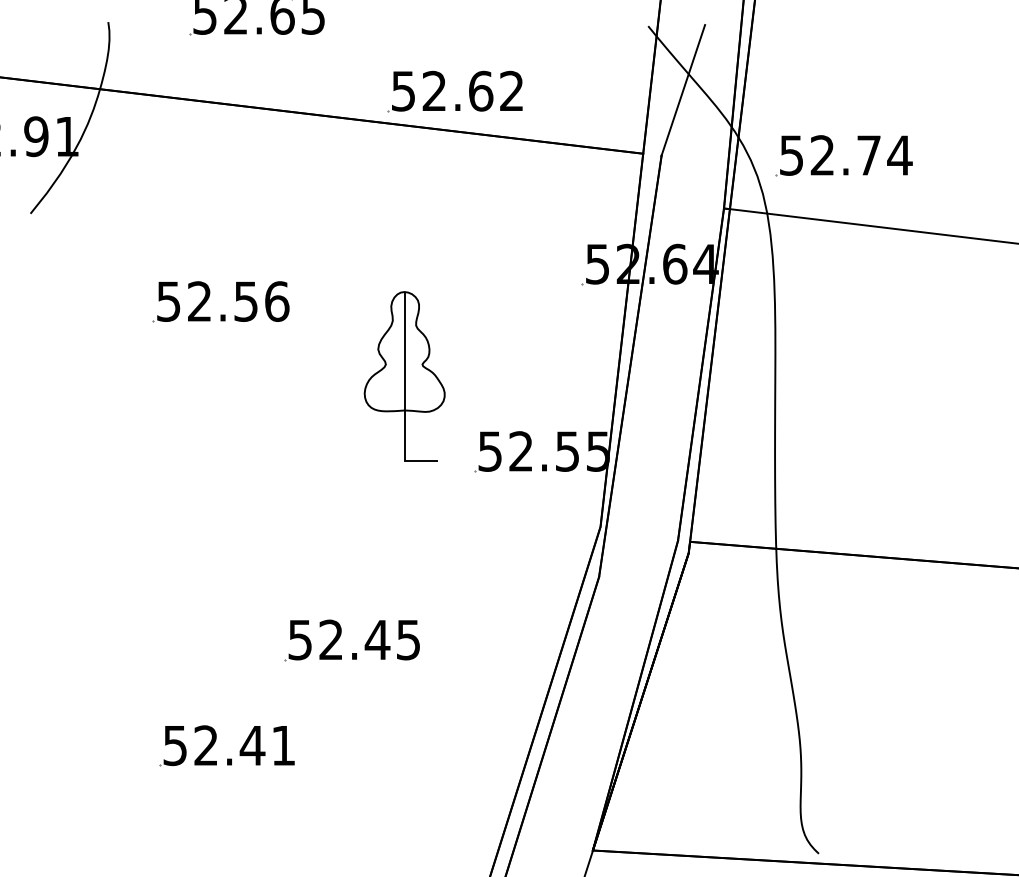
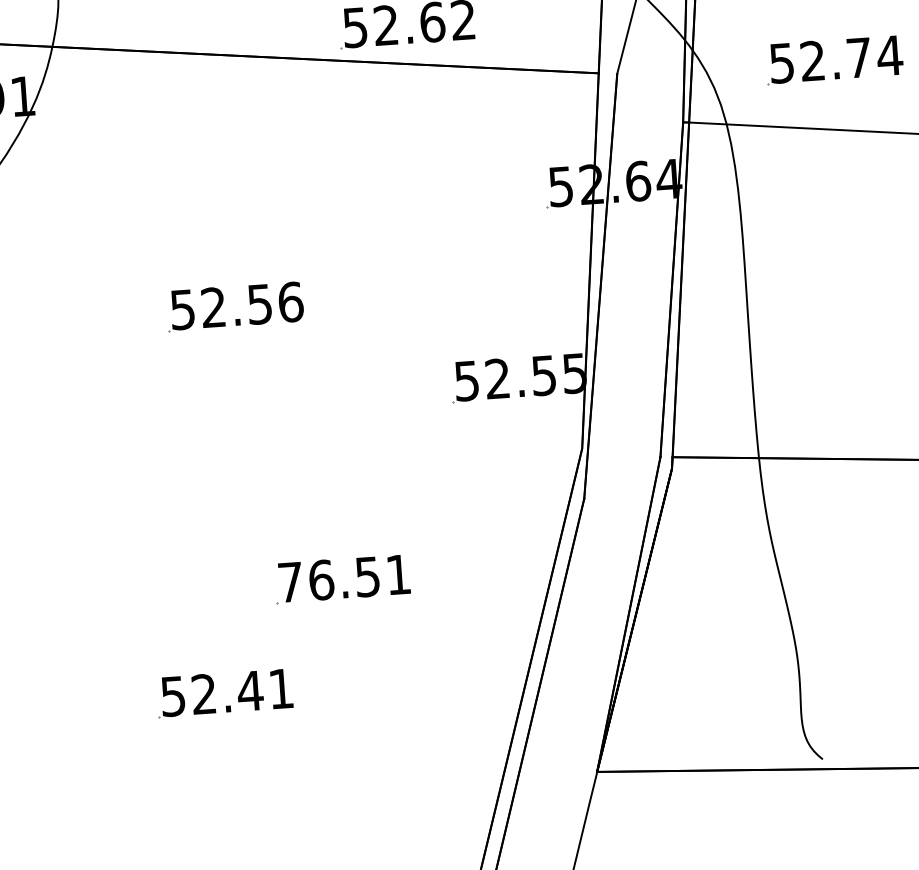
part: (832, 151) -> (822, 56), moved
part: (209, 297) -> (223, 302), moved
part: (404, 376) -> (376, 312), removed
text: (353, 639) -> (343, 578), 52.45 -> 76.51

